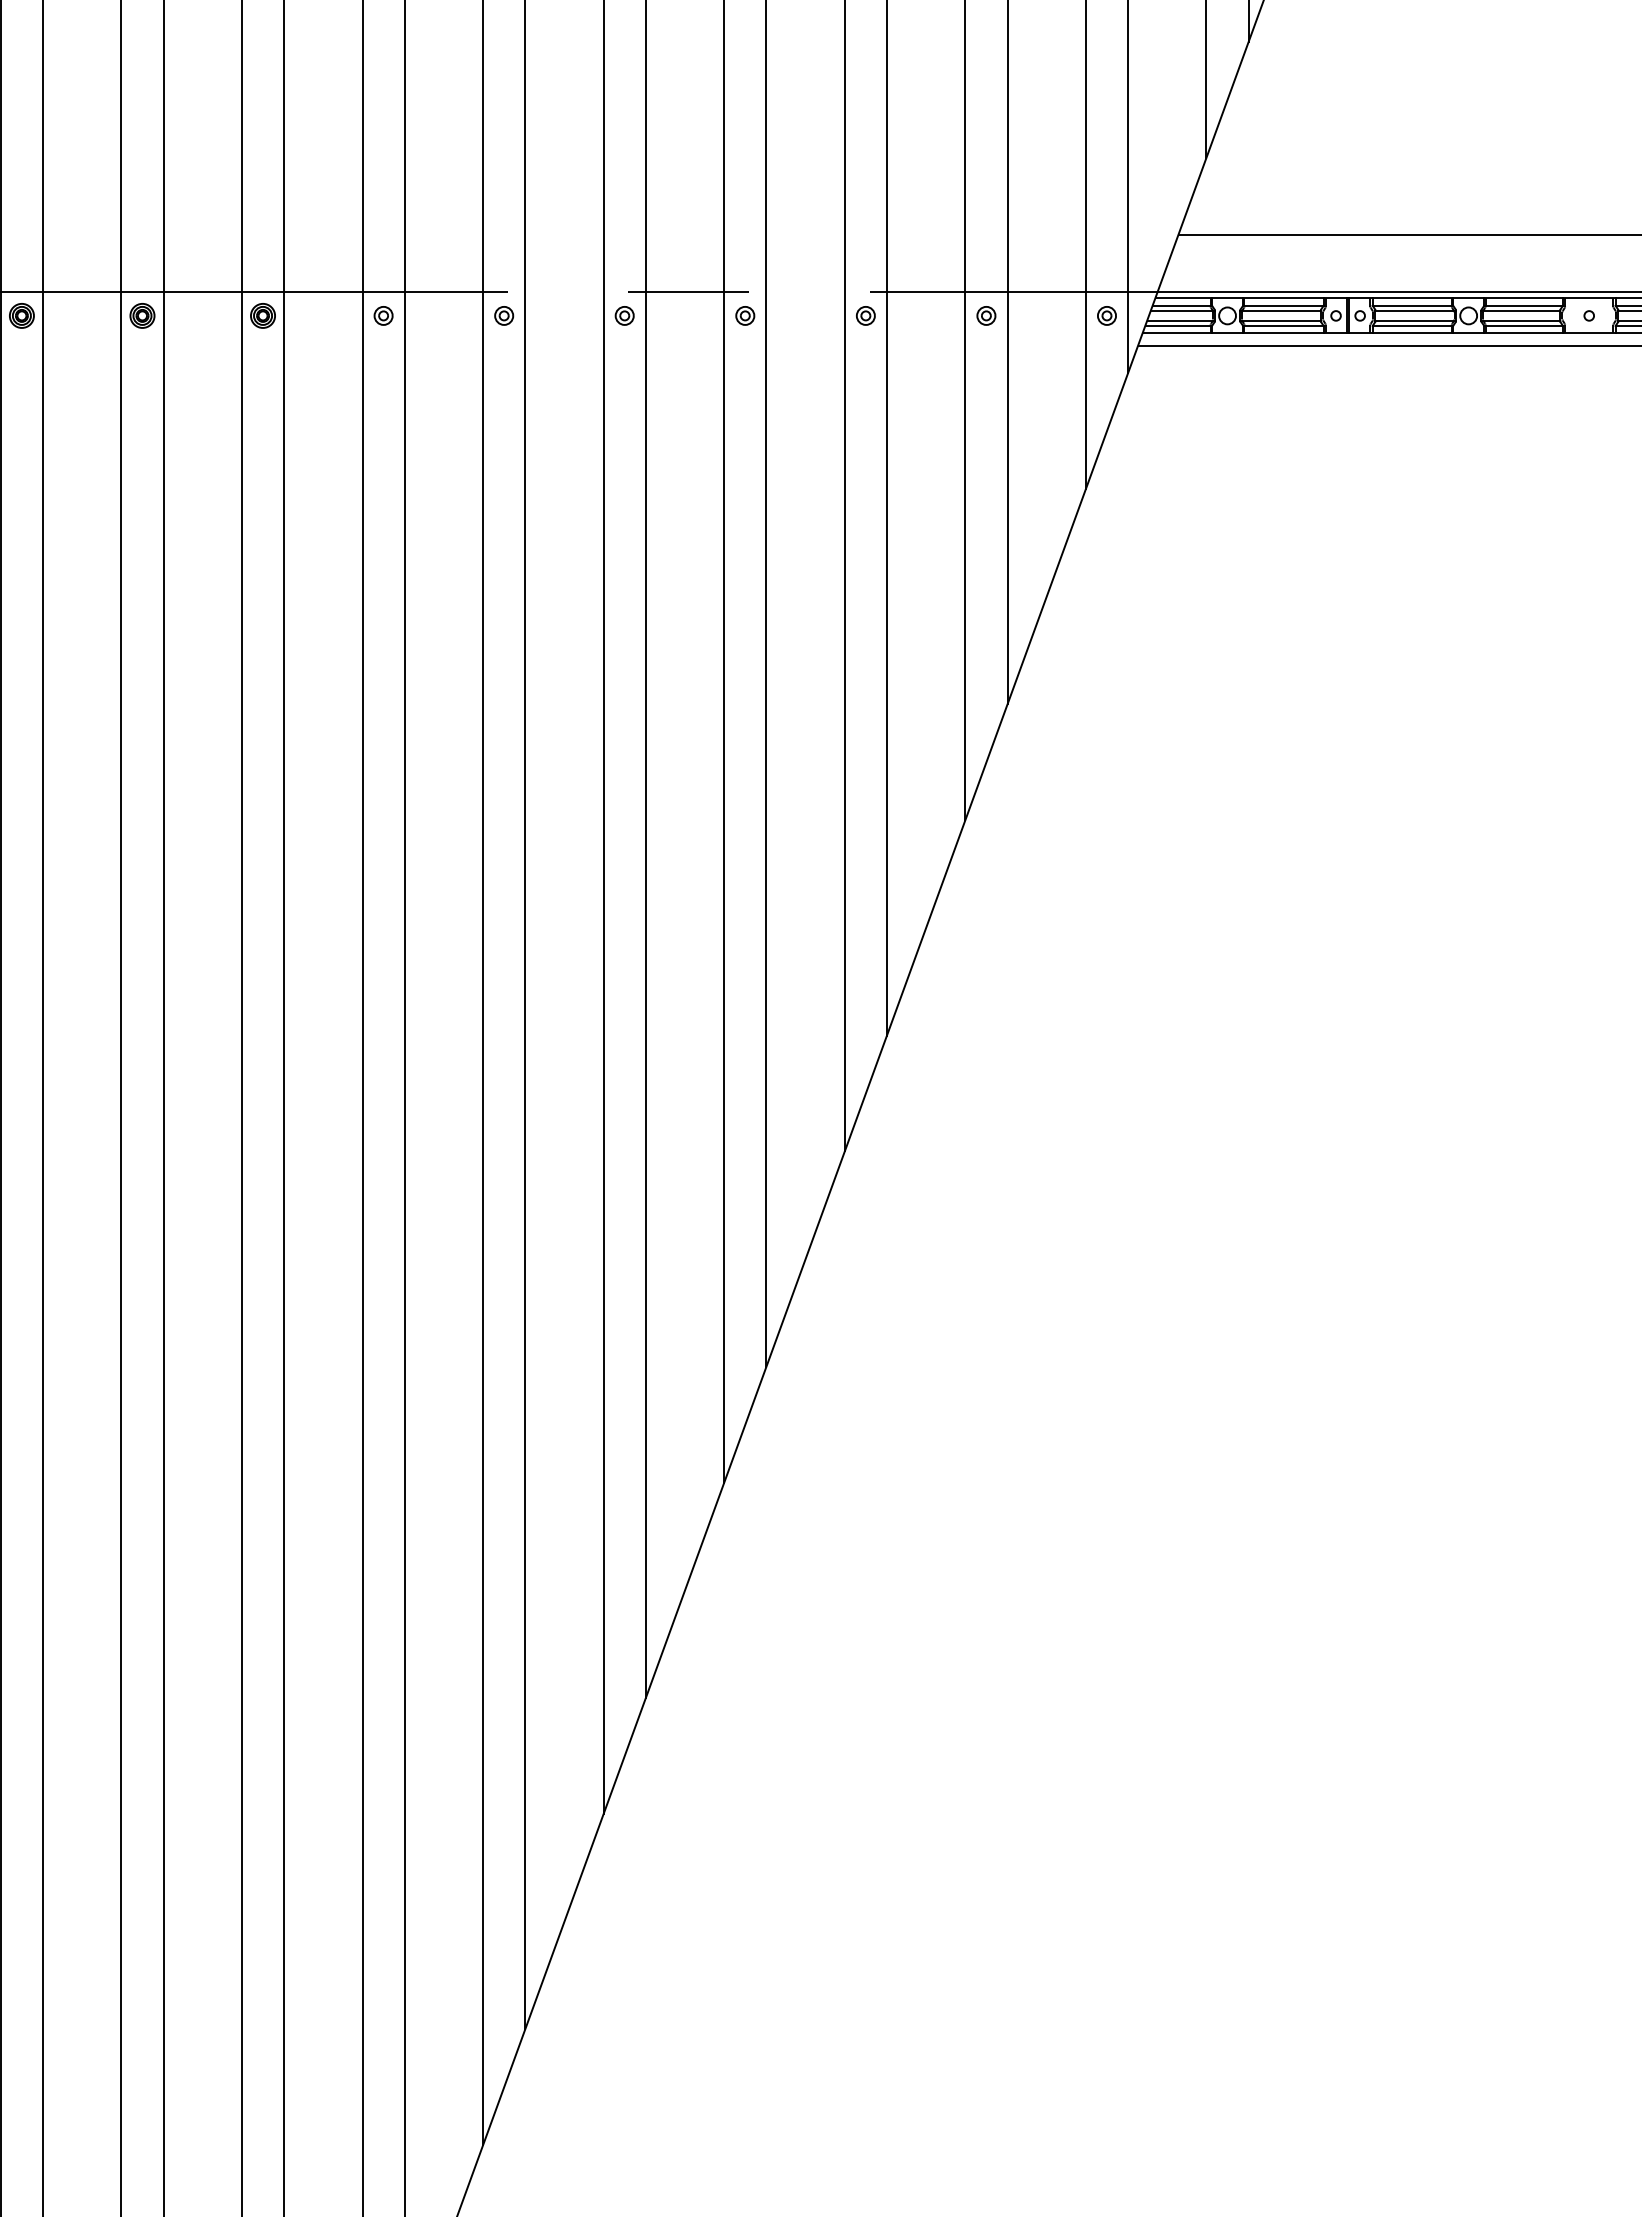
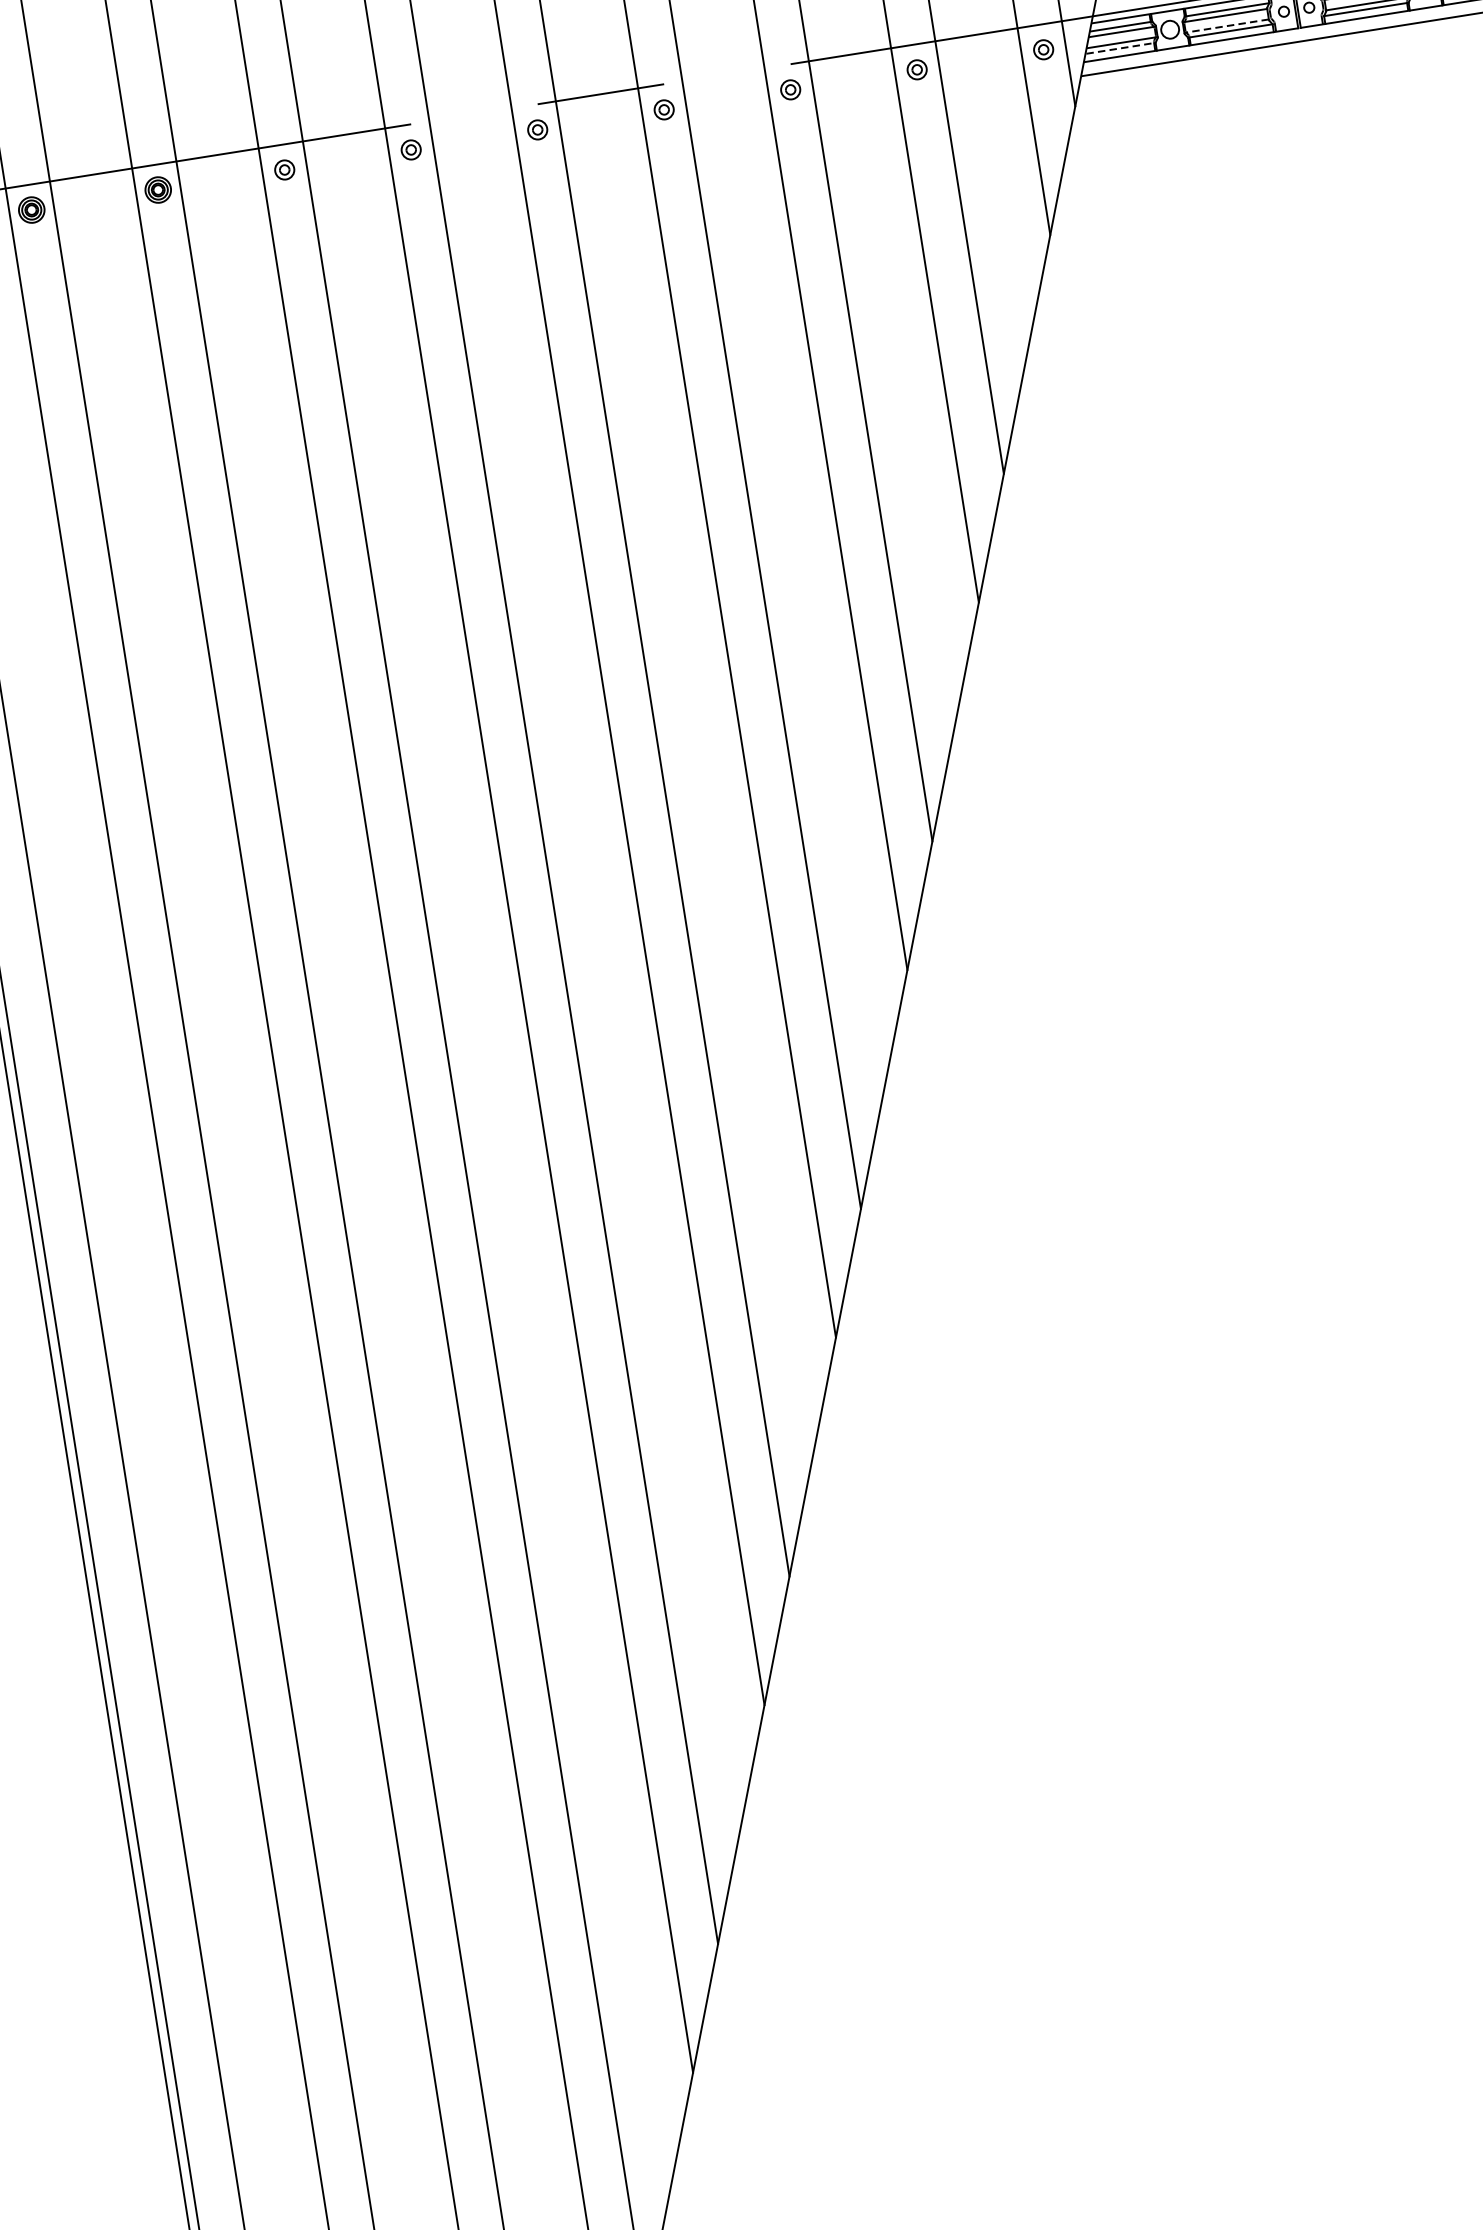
line: (1280, 320) -> (1226, 25), solid -> dashed
line: (1179, 325) -> (1121, 47), solid -> dashed

